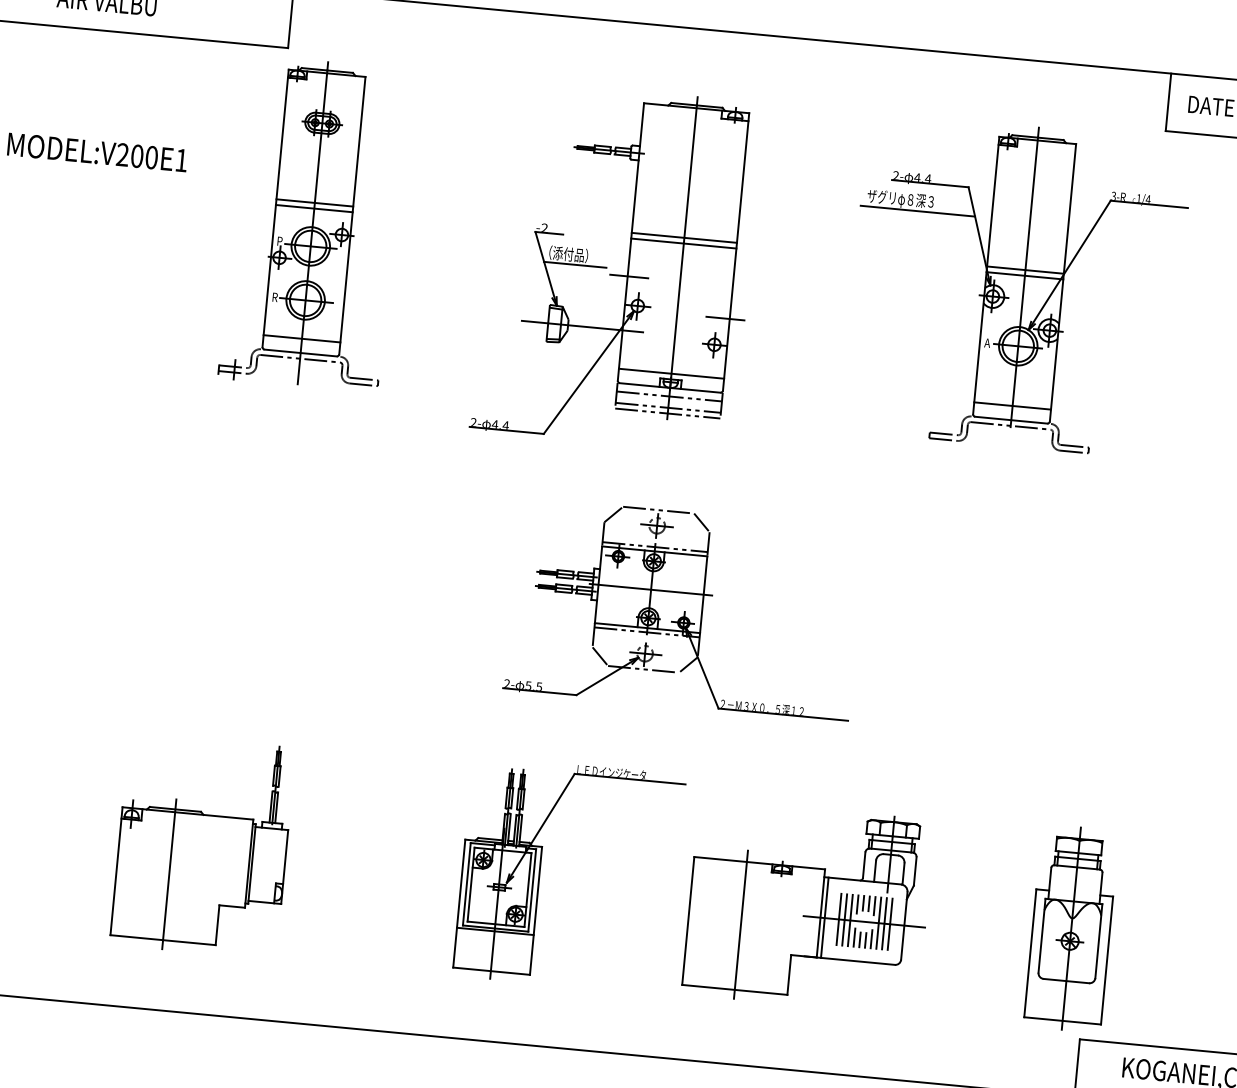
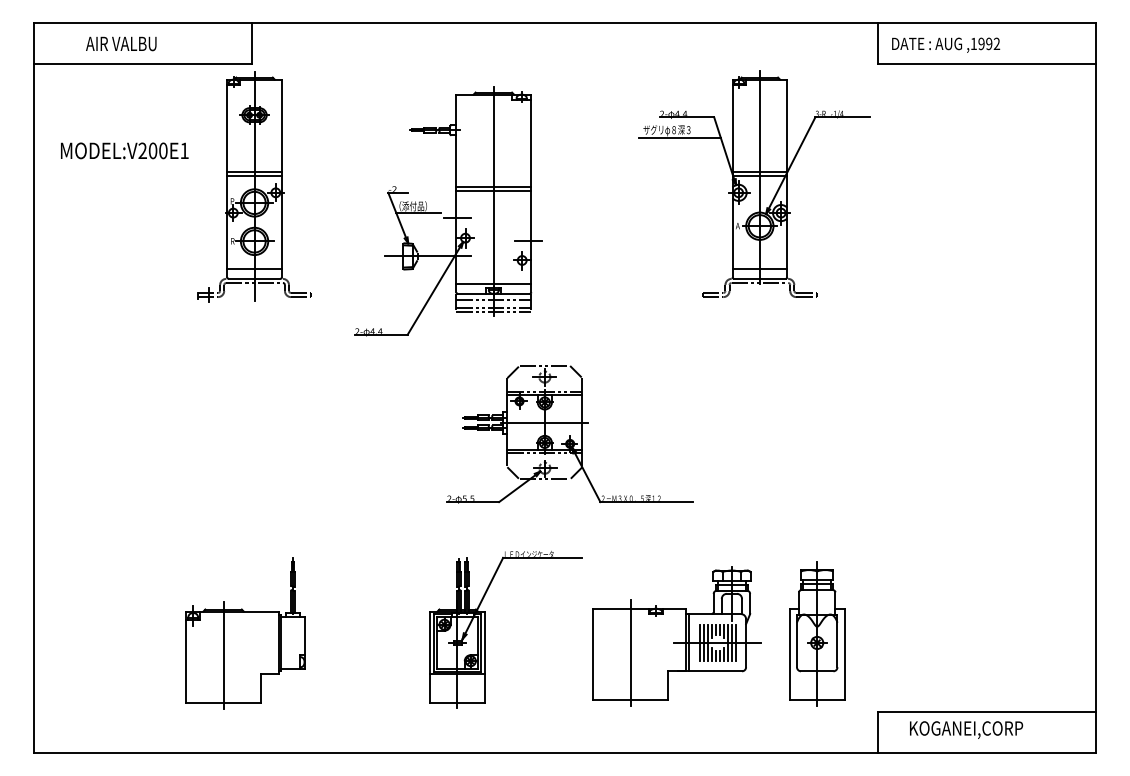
part: (312, 223) -> (254, 186), moved
part: (617, 266) -> (448, 211), moved
part: (1016, 285) -> (754, 183), moved
part: (1071, 928) -> (817, 633), moved

